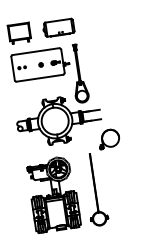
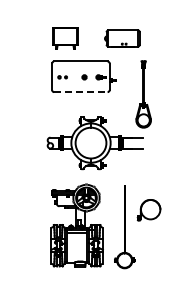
part: (58, 27) -> (122, 38), moved
part: (78, 73) -> (143, 94), moved
line: (39, 78) -> (80, 92), solid -> dashed
part: (108, 139) -> (148, 210), moved

